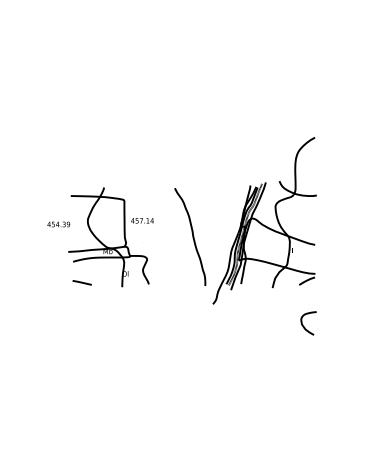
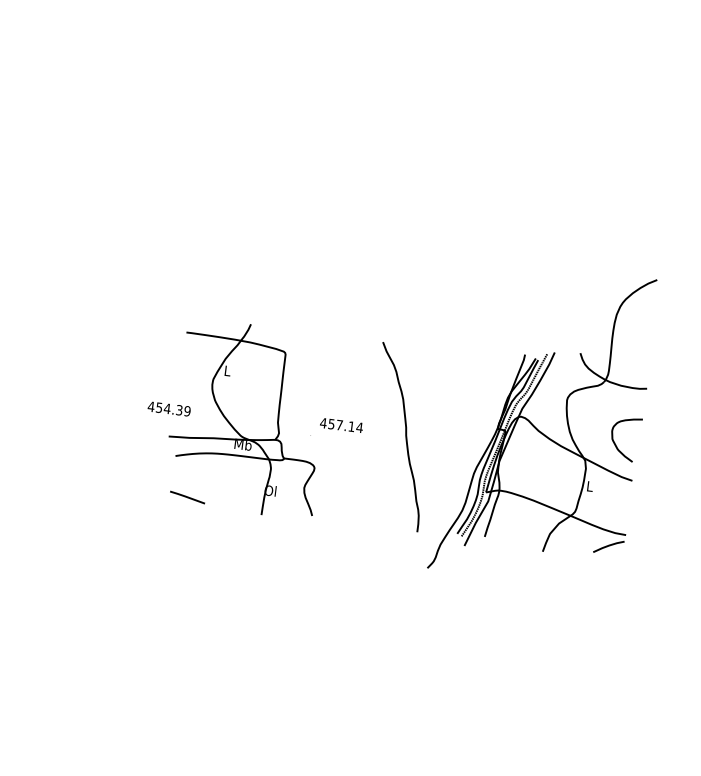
text: (142, 220) -> (341, 424), moved
text: (58, 224) -> (168, 409), moved
curve: (304, 326) -> (616, 443), moved

